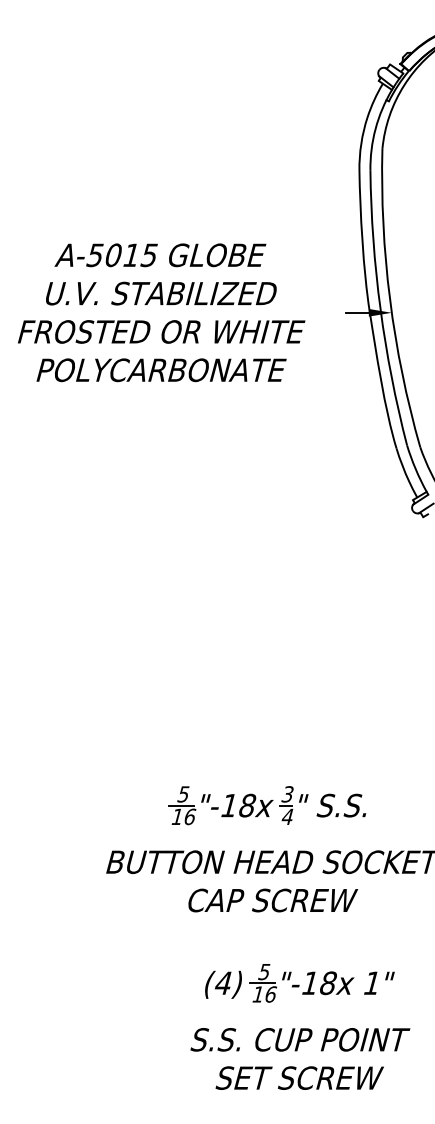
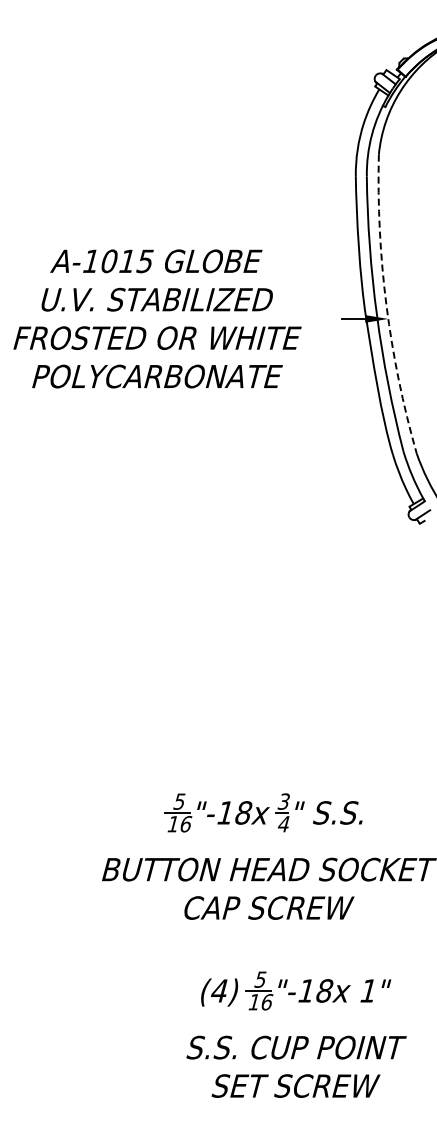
text: (94, 255) -> (90, 261), A-5015 -> A-1015
arc: (390, 299) -> (386, 305), solid -> dashed

